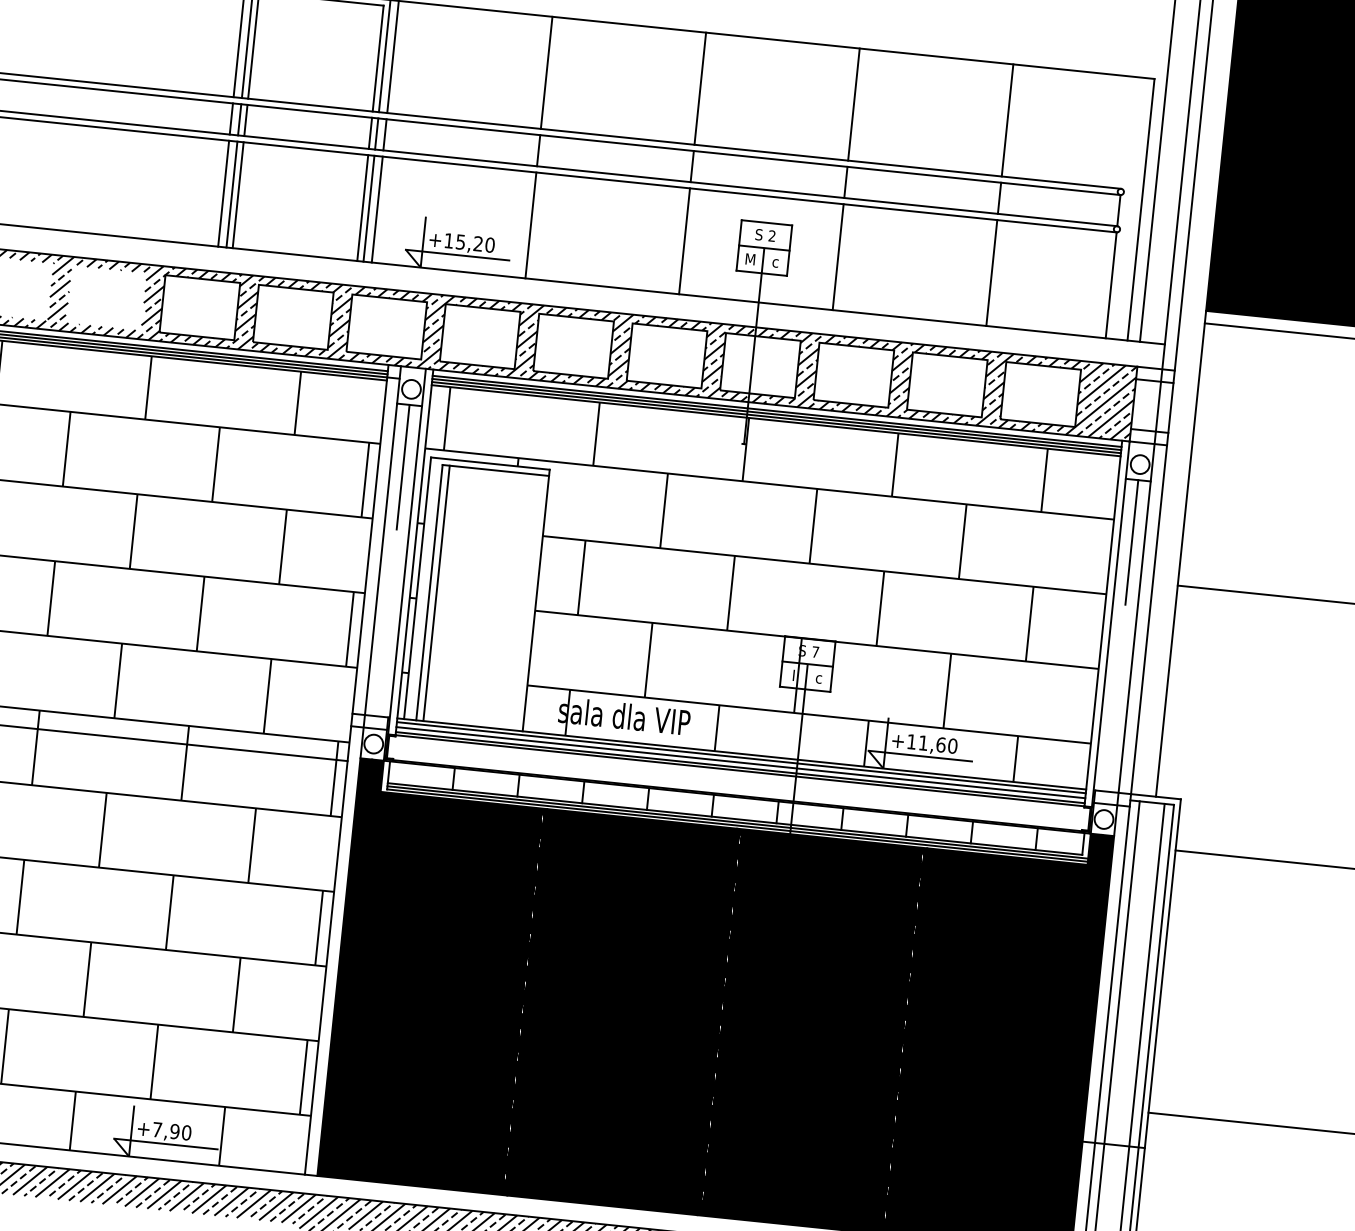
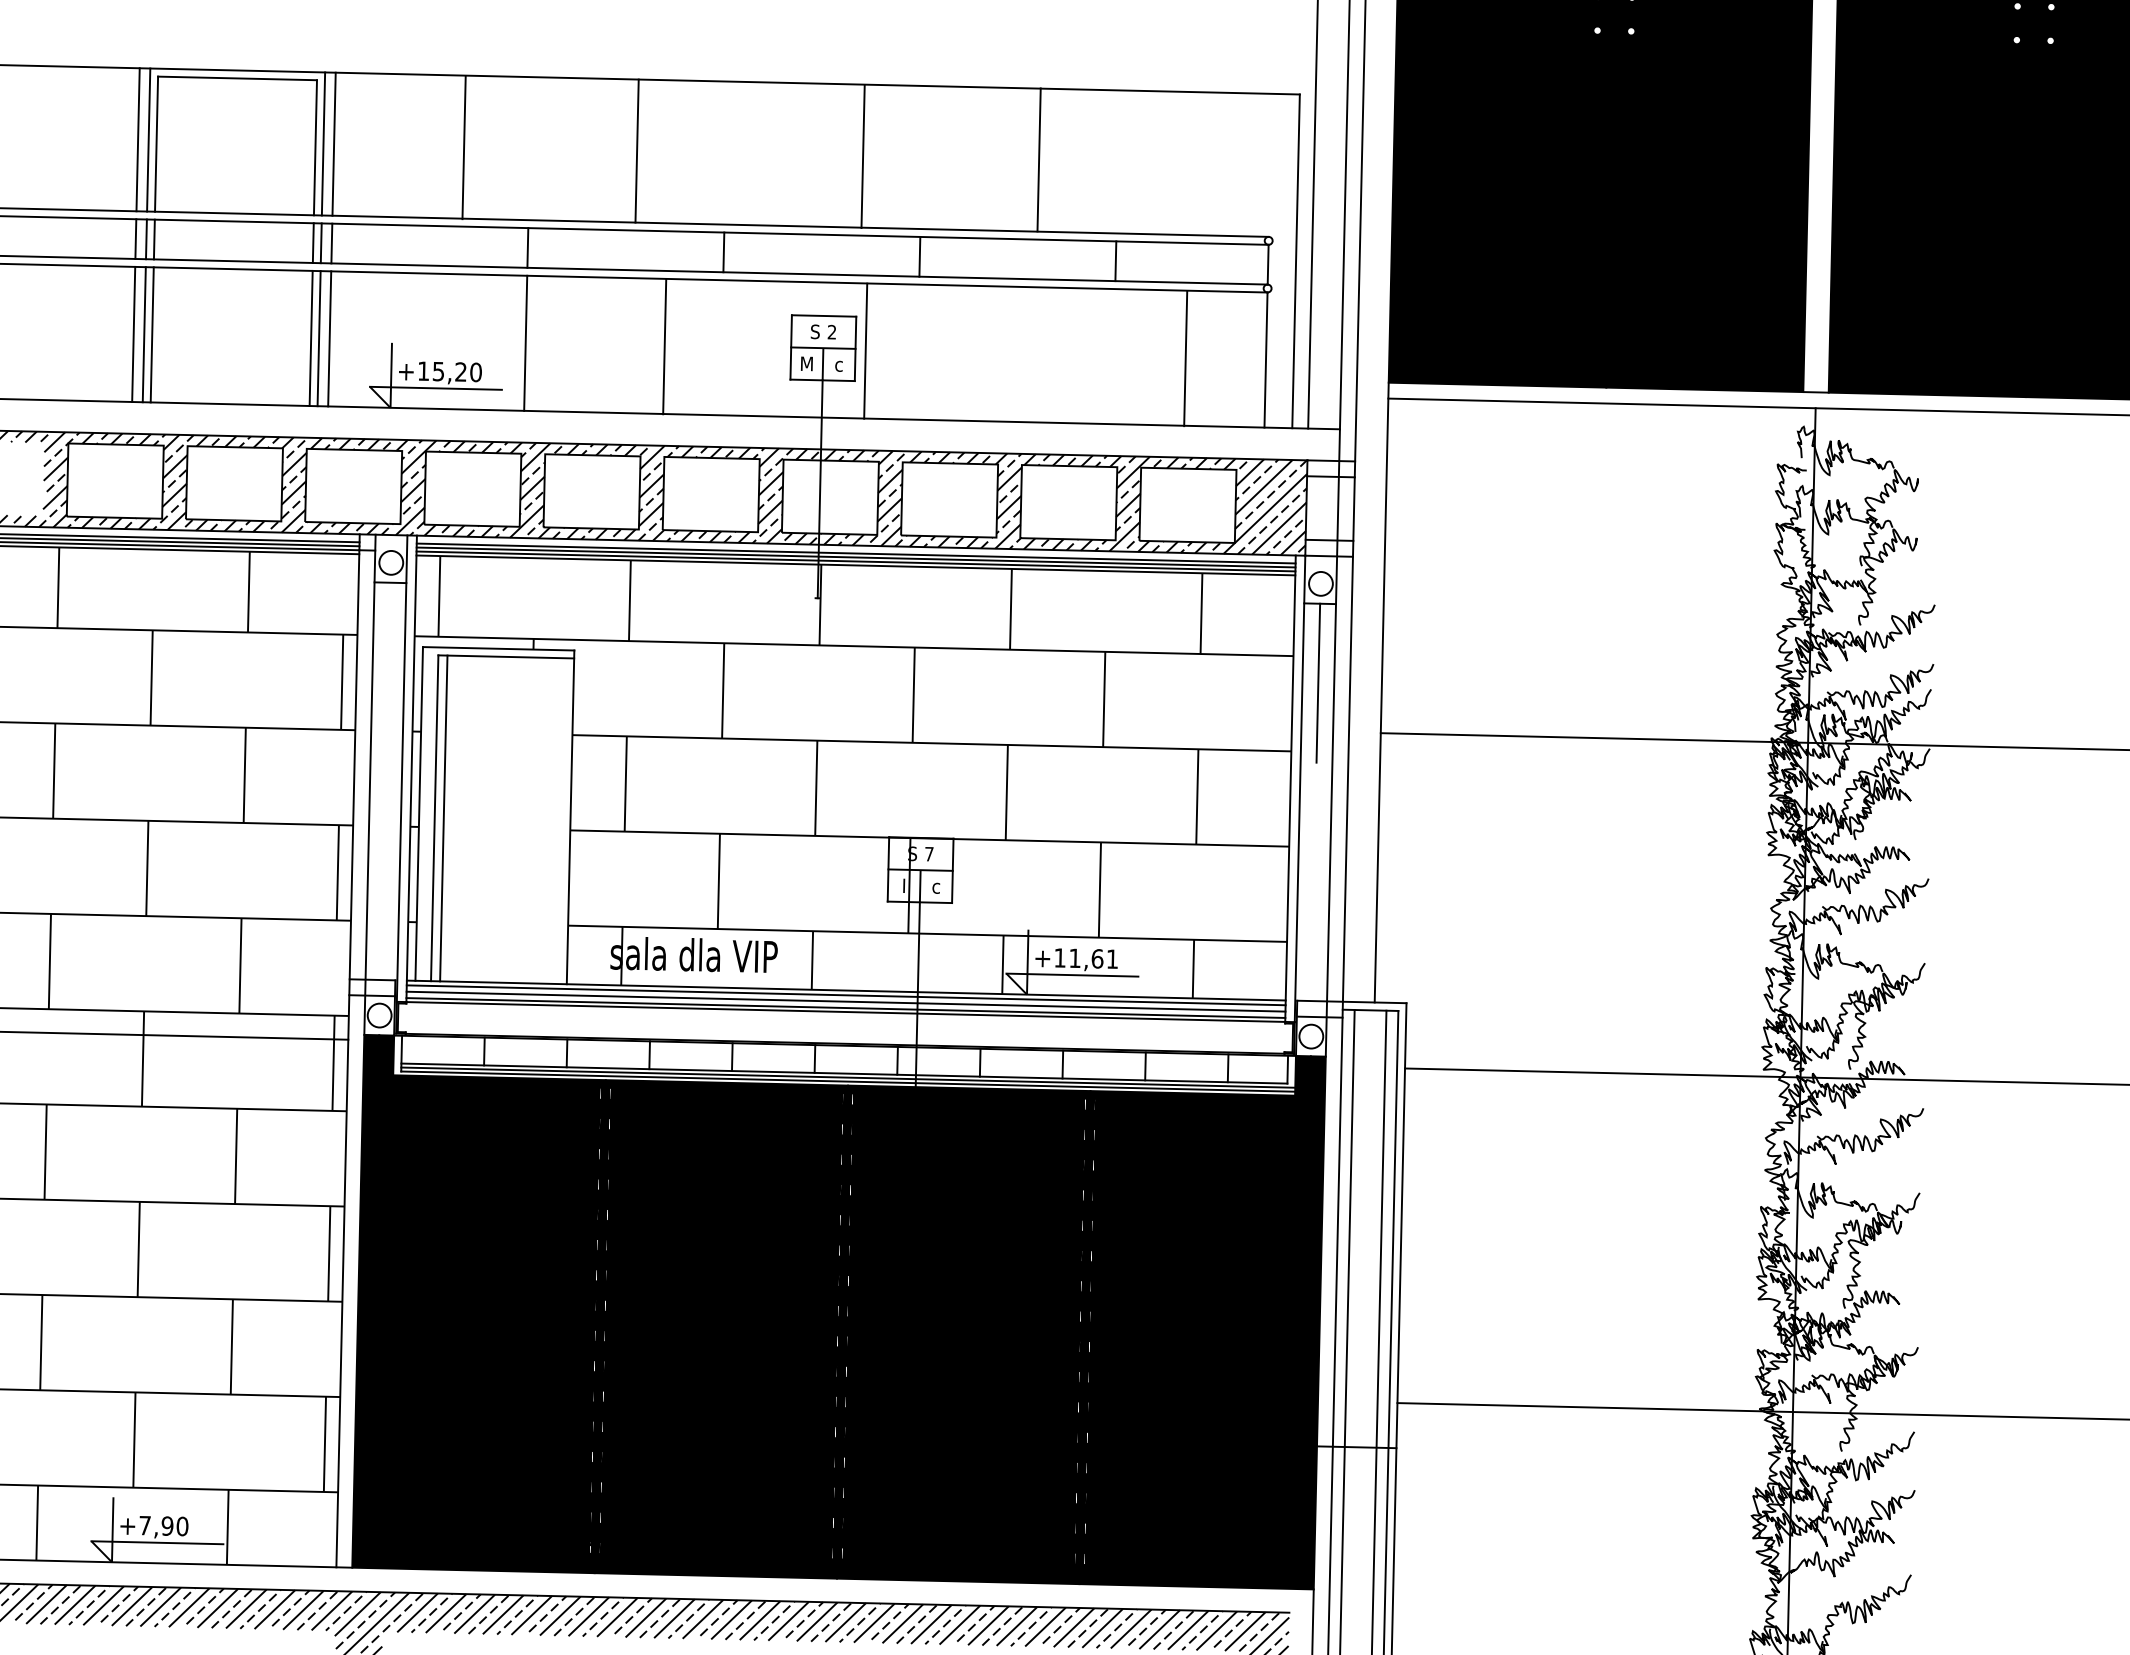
line: (546, 72) -> (463, 147), moved
line: (699, 88) -> (636, 150), moved
line: (853, 104) -> (862, 156), moved
line: (1007, 120) -> (1038, 159), moved
line: (684, 241) -> (664, 346), moved
line: (838, 256) -> (865, 350), moved
line: (991, 272) -> (1185, 358), moved
line: (403, 466) -> (388, 661), removed
text: (952, 746) -> (1112, 959), +11,60 -> +11,61

